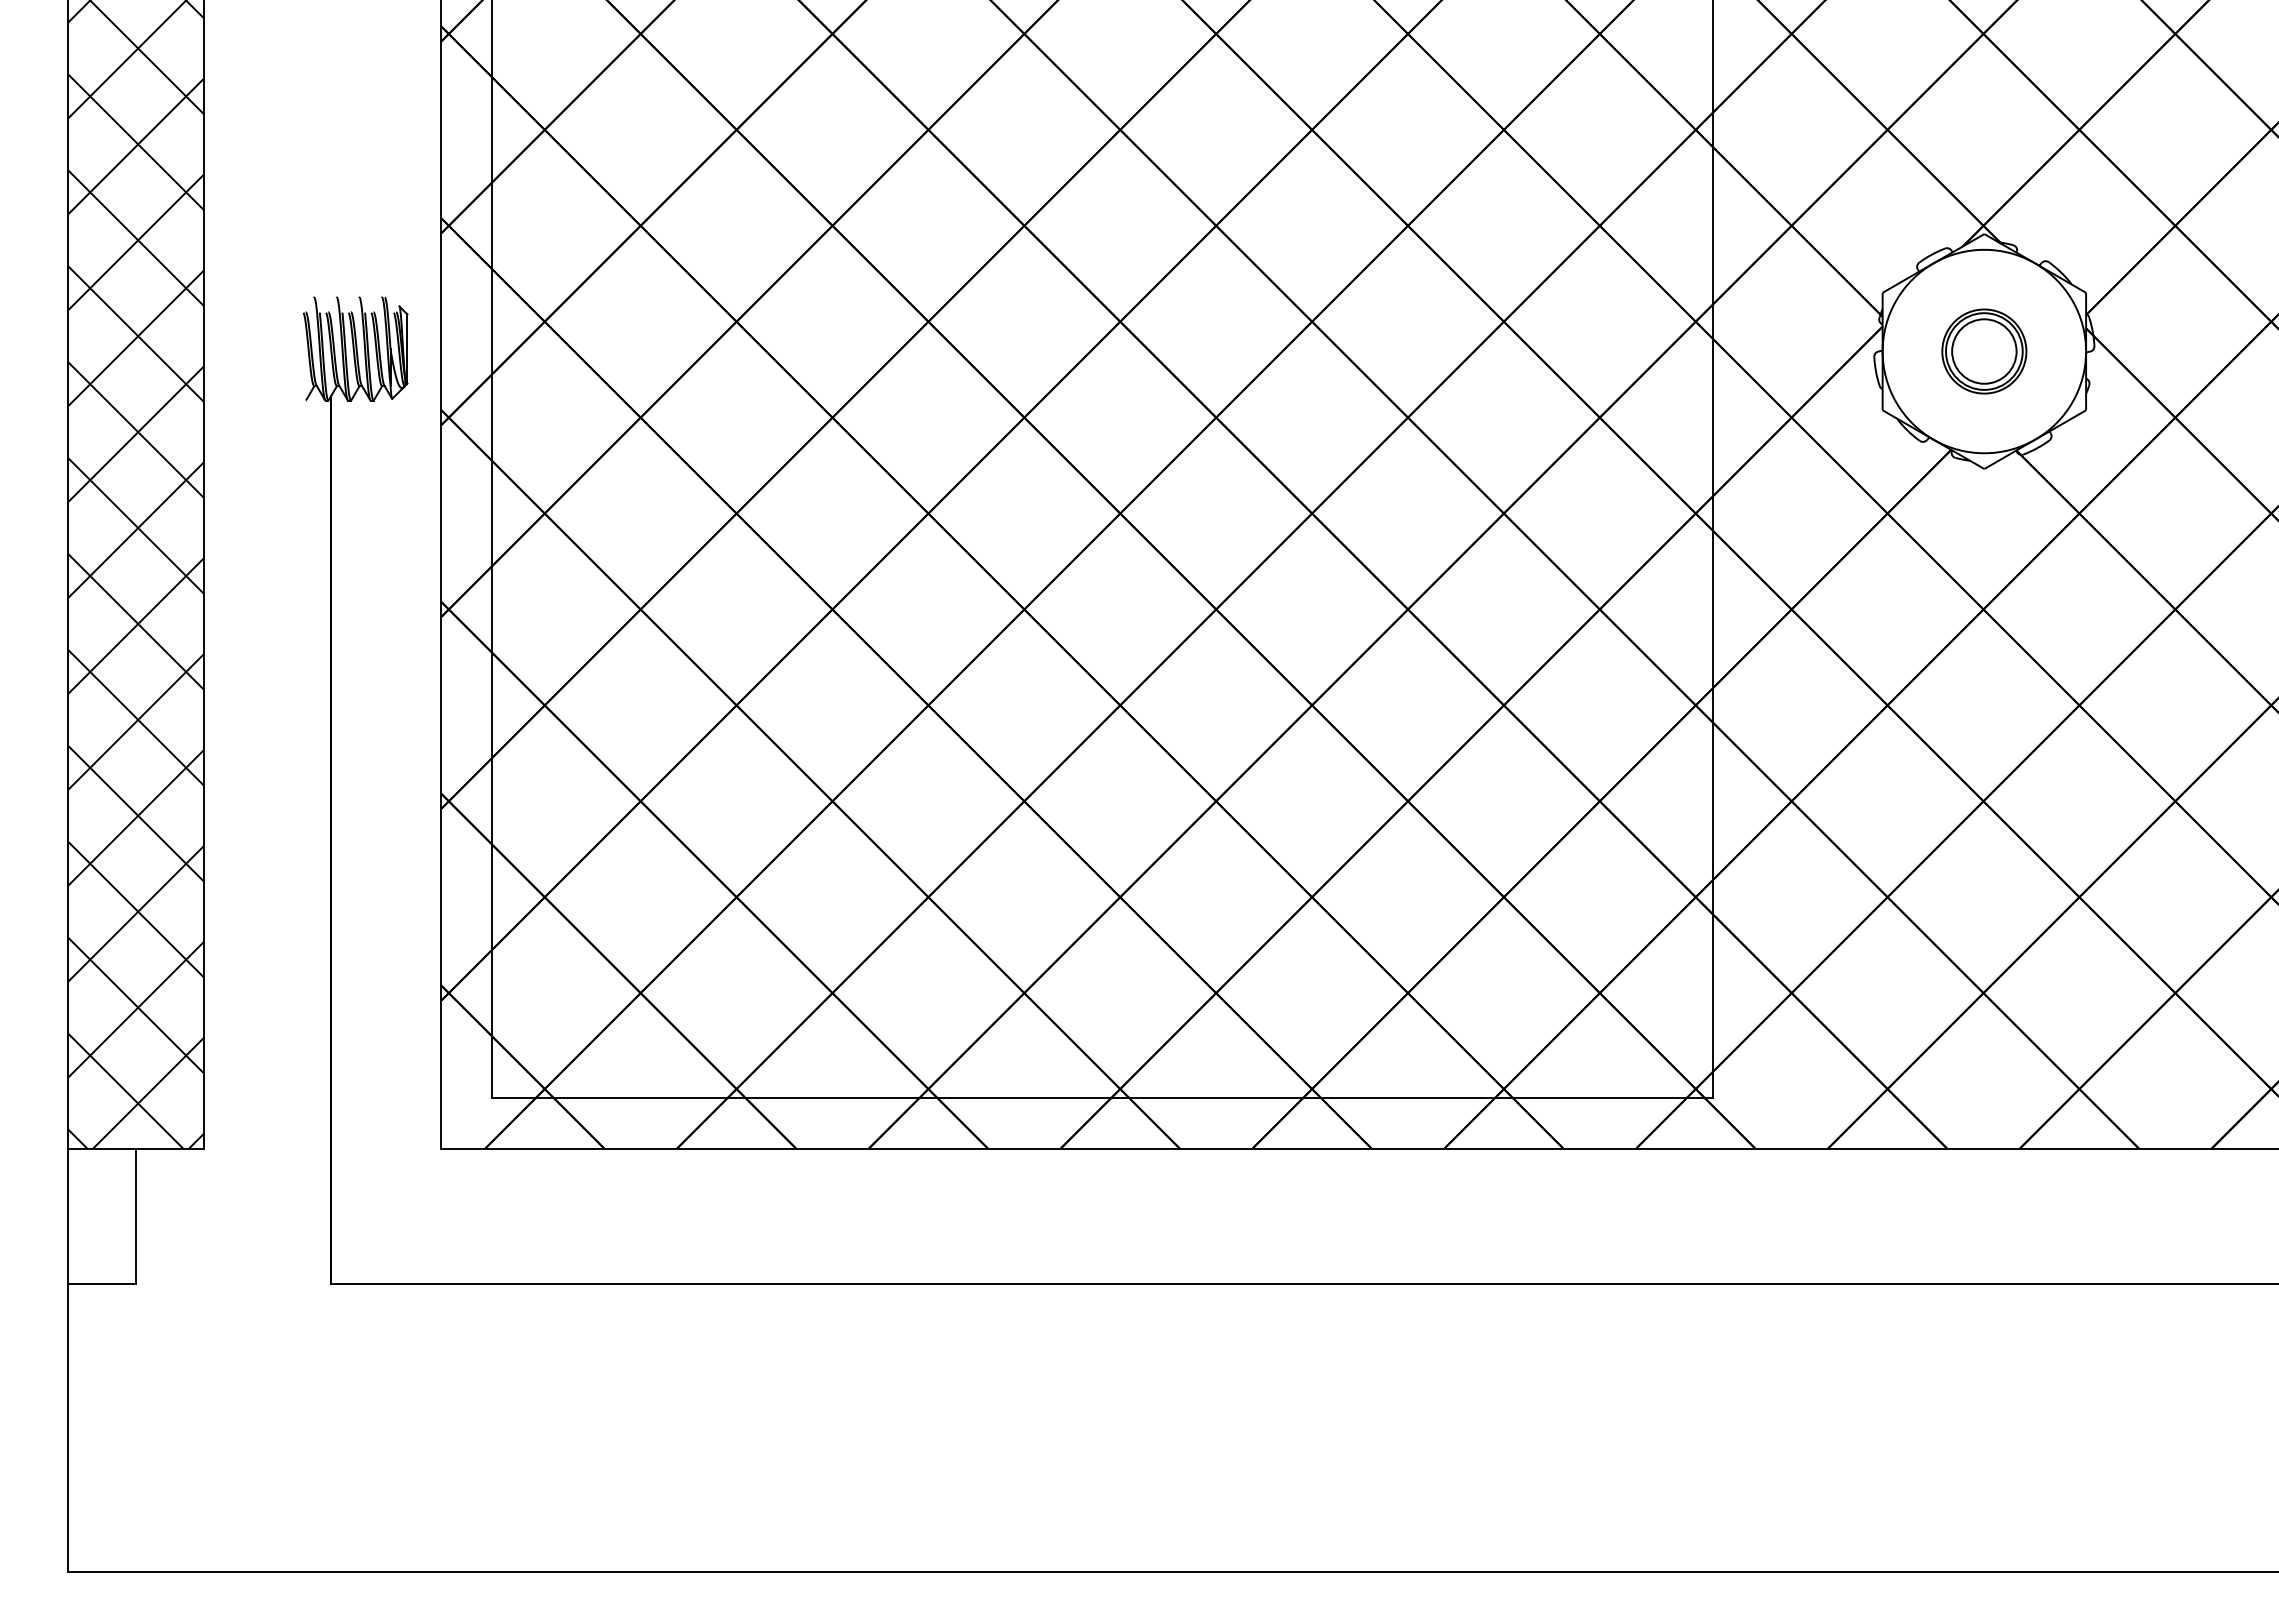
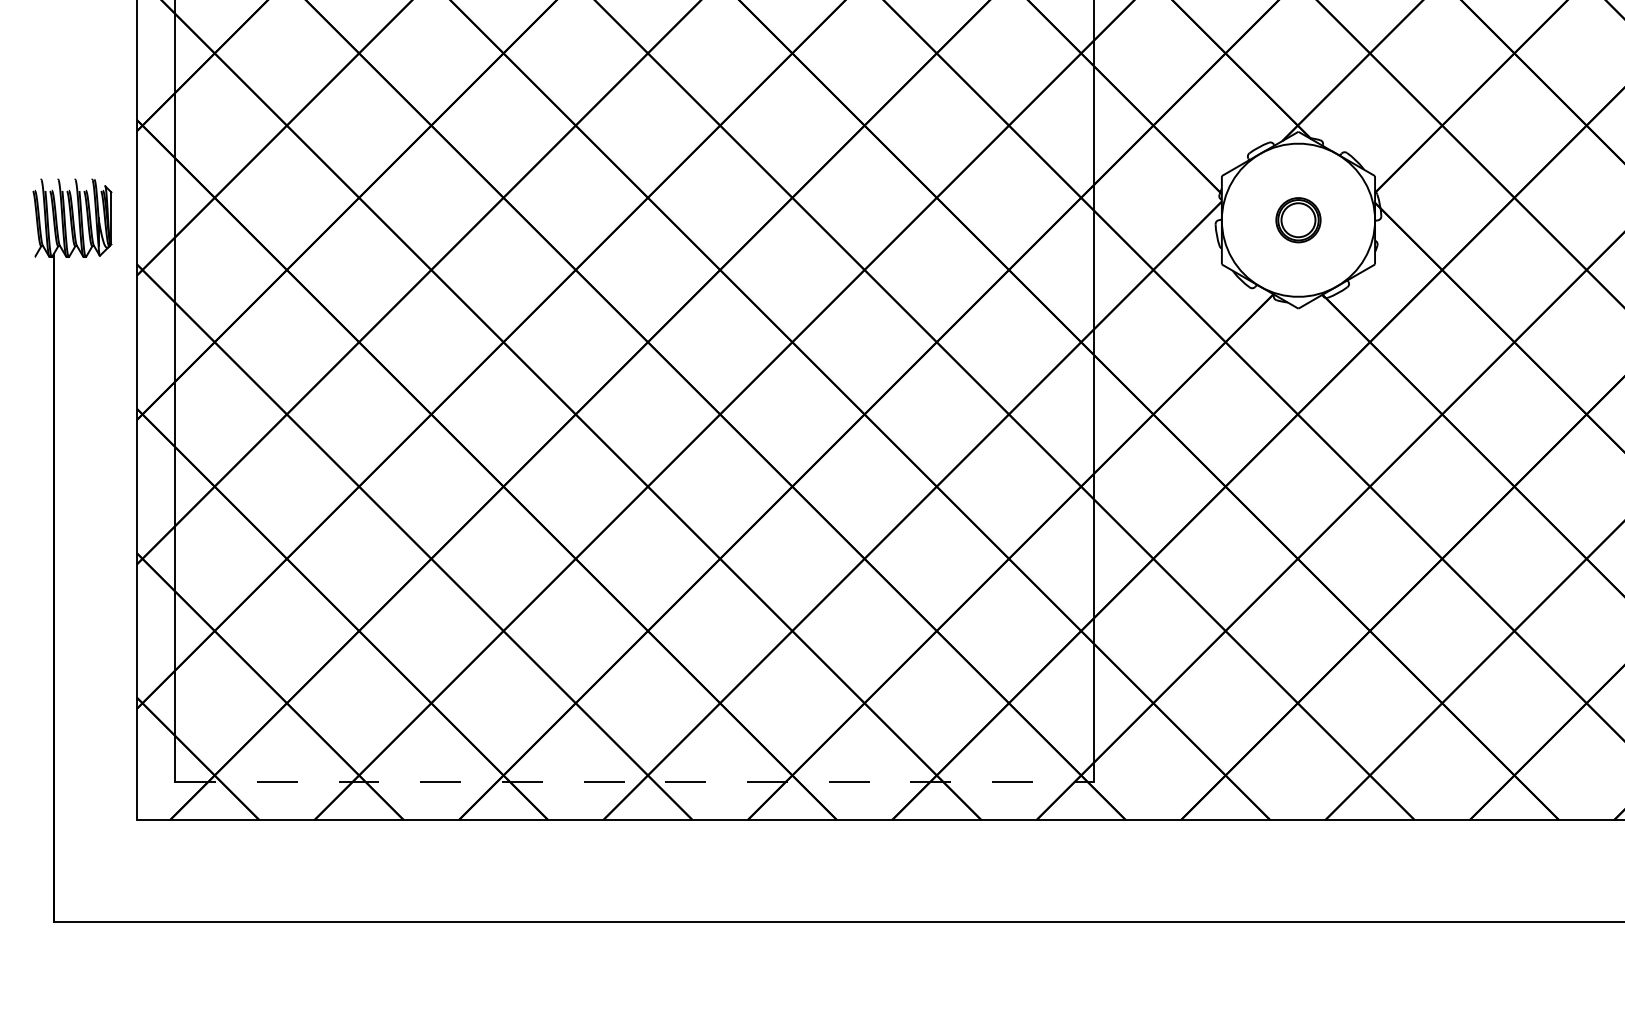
part: (1984, 351) -> (1298, 220), size x0.7
line: (1103, 1097) -> (635, 781), solid -> dashed

